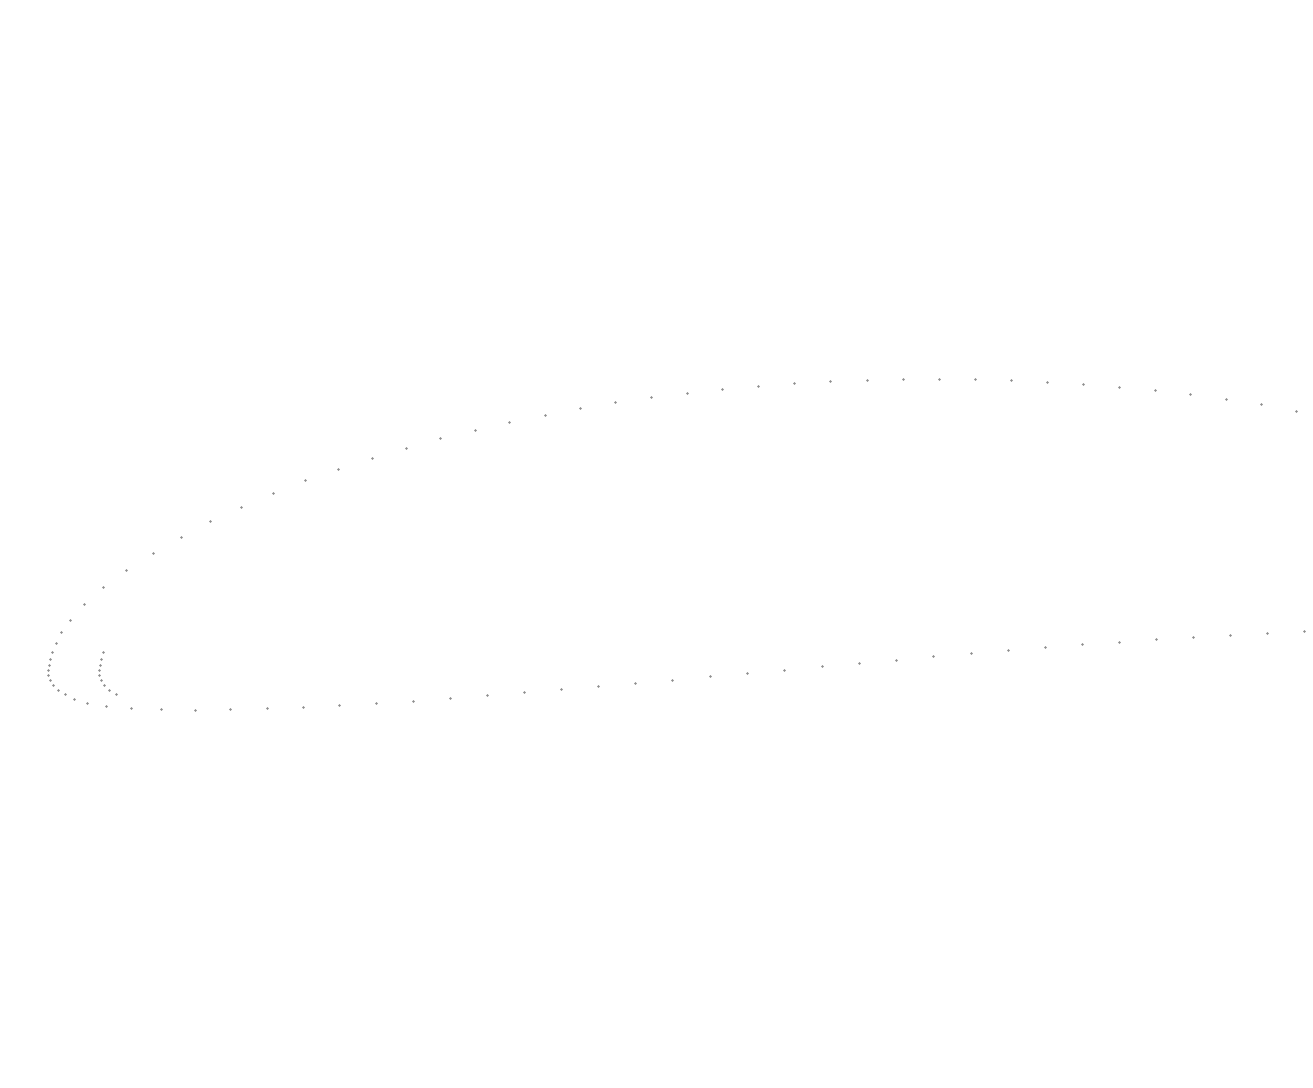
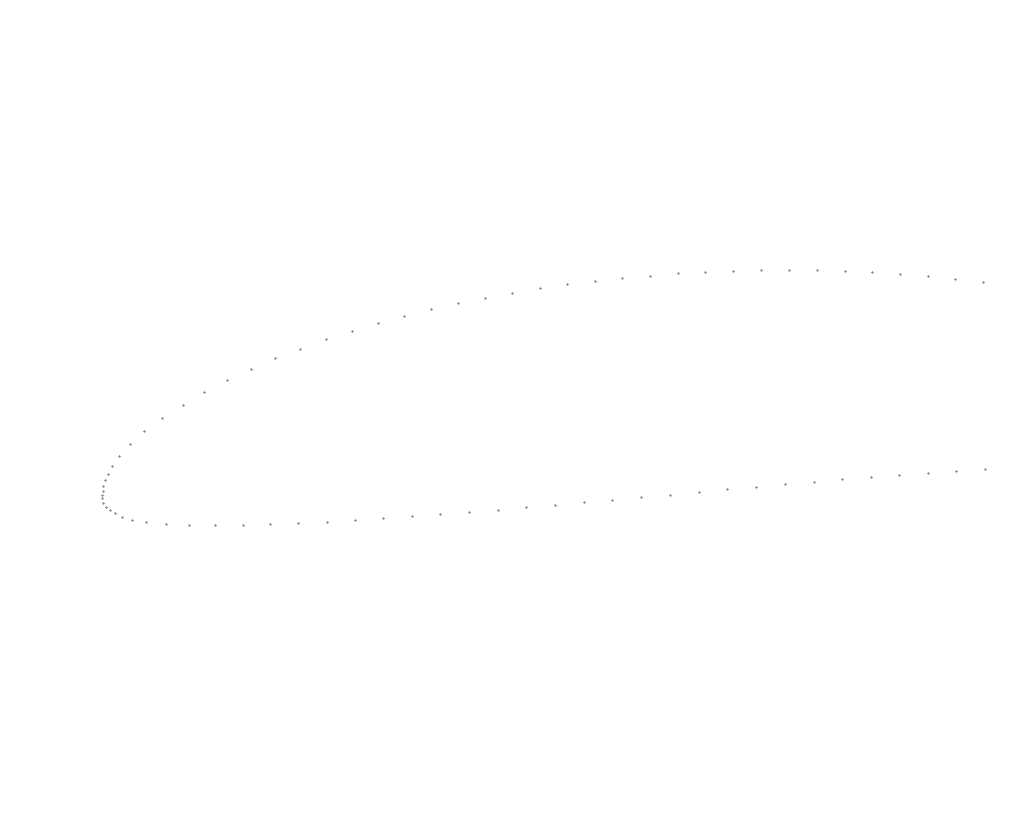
part: (100, 675) -> (142, 498), removed

